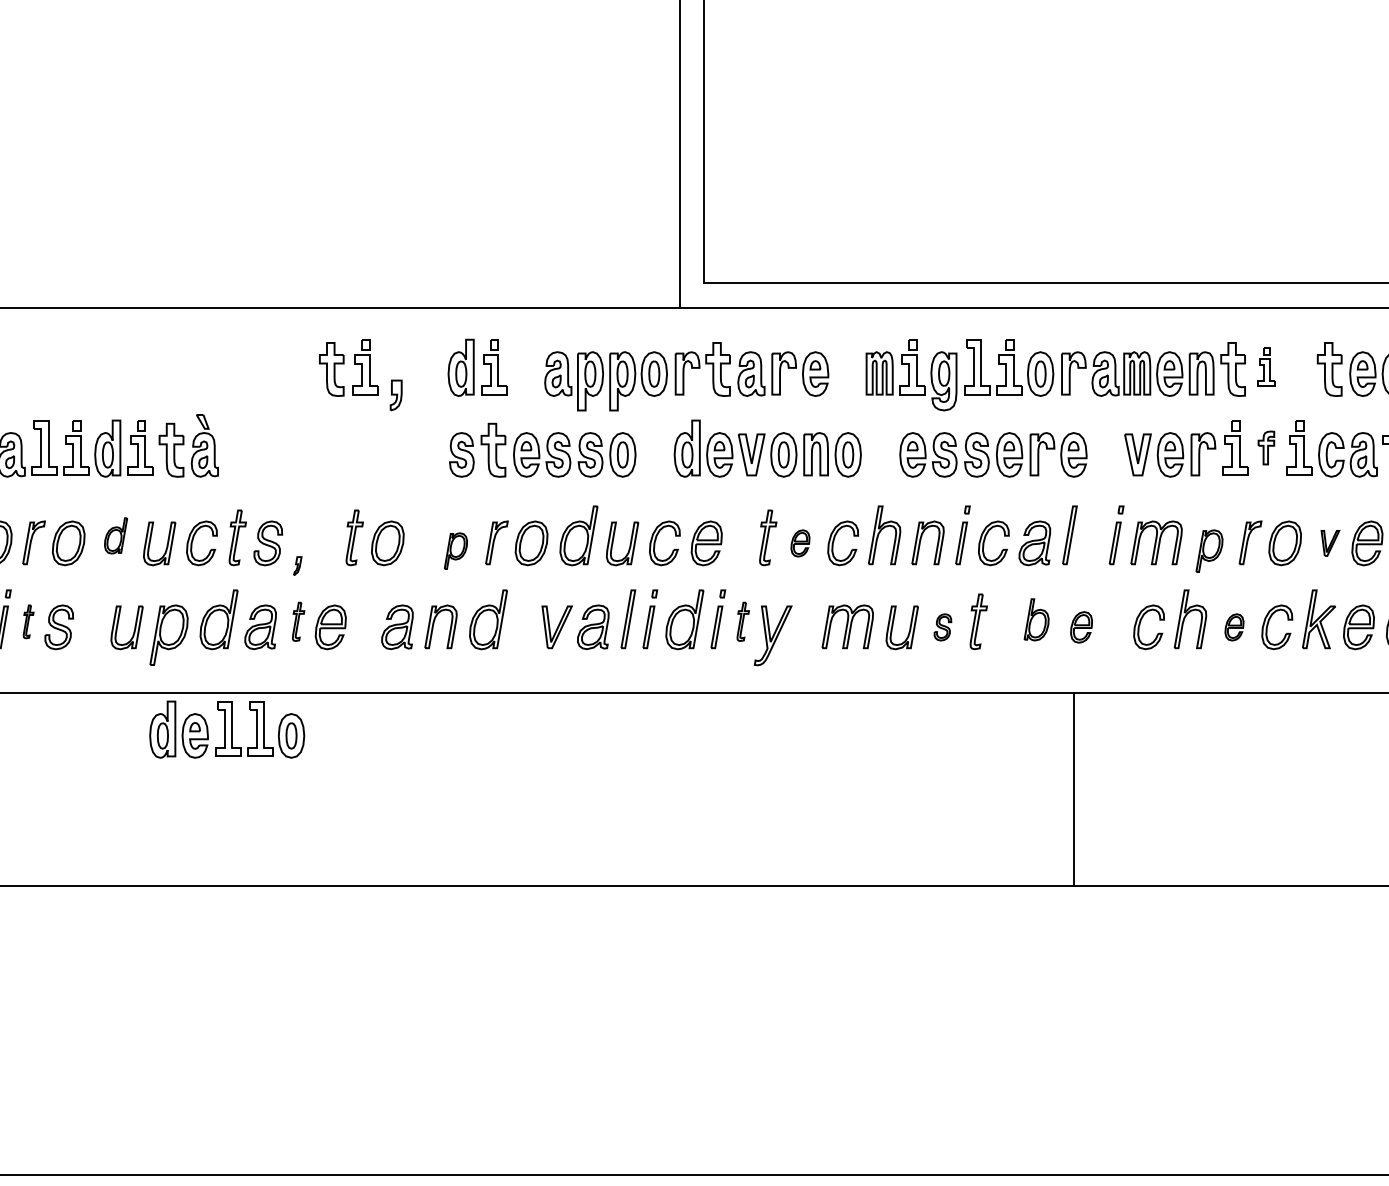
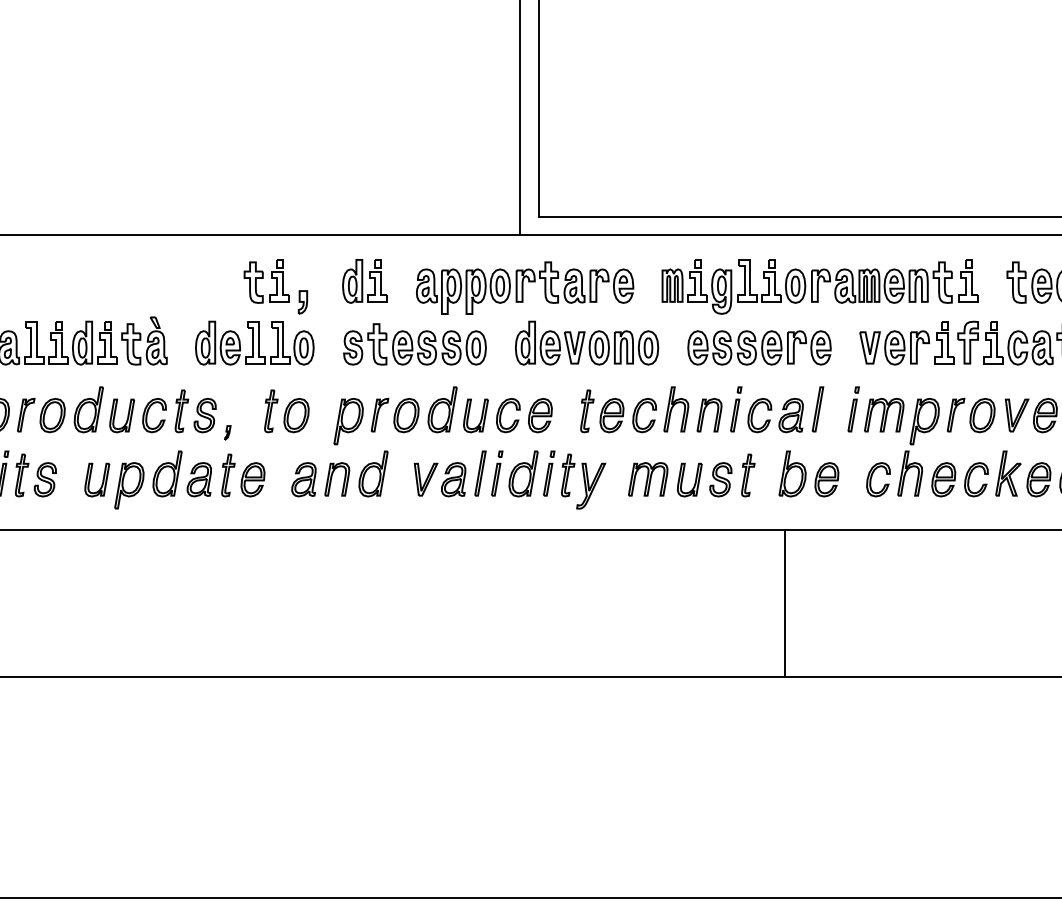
part: (1266, 367) -> (968, 281), size x1.43
part: (1266, 447) -> (968, 342), size x1.67
part: (115, 535) -> (88, 409), size x1.67
part: (800, 543) -> (612, 415), size x1.67
part: (1330, 543) -> (1017, 415), size x1.67
part: (455, 550) -> (348, 421), size x1.67
part: (1209, 550) -> (924, 421), size x1.43
part: (1036, 619) -> (792, 473), size x1.43
part: (28, 621) -> (21, 475), size x1.67
part: (298, 621) -> (228, 475), size x1.43
part: (743, 621) -> (568, 475), size x1.43
part: (942, 627) -> (720, 479), size x1.67
part: (1081, 627) -> (826, 479), size x1.43
part: (1234, 627) -> (943, 479), size x1.67
part: (227, 729) -> (255, 343), moved
line: (1073, 789) -> (784, 603), moved

